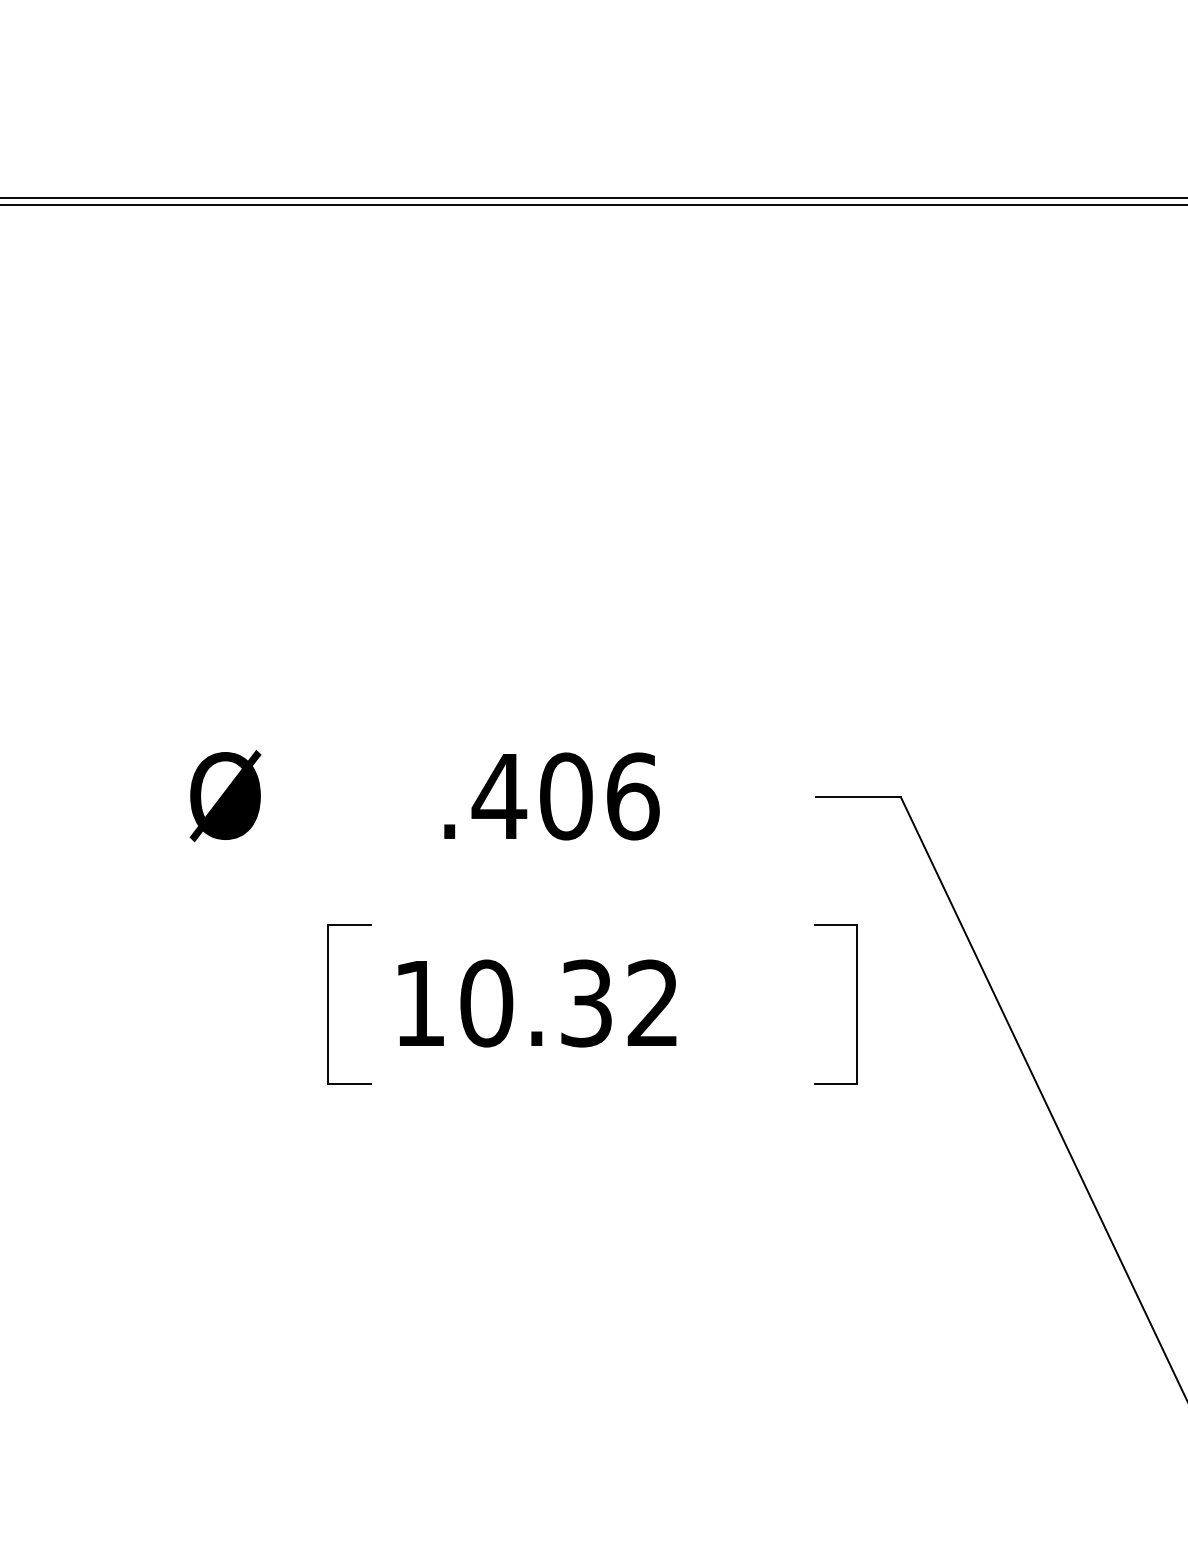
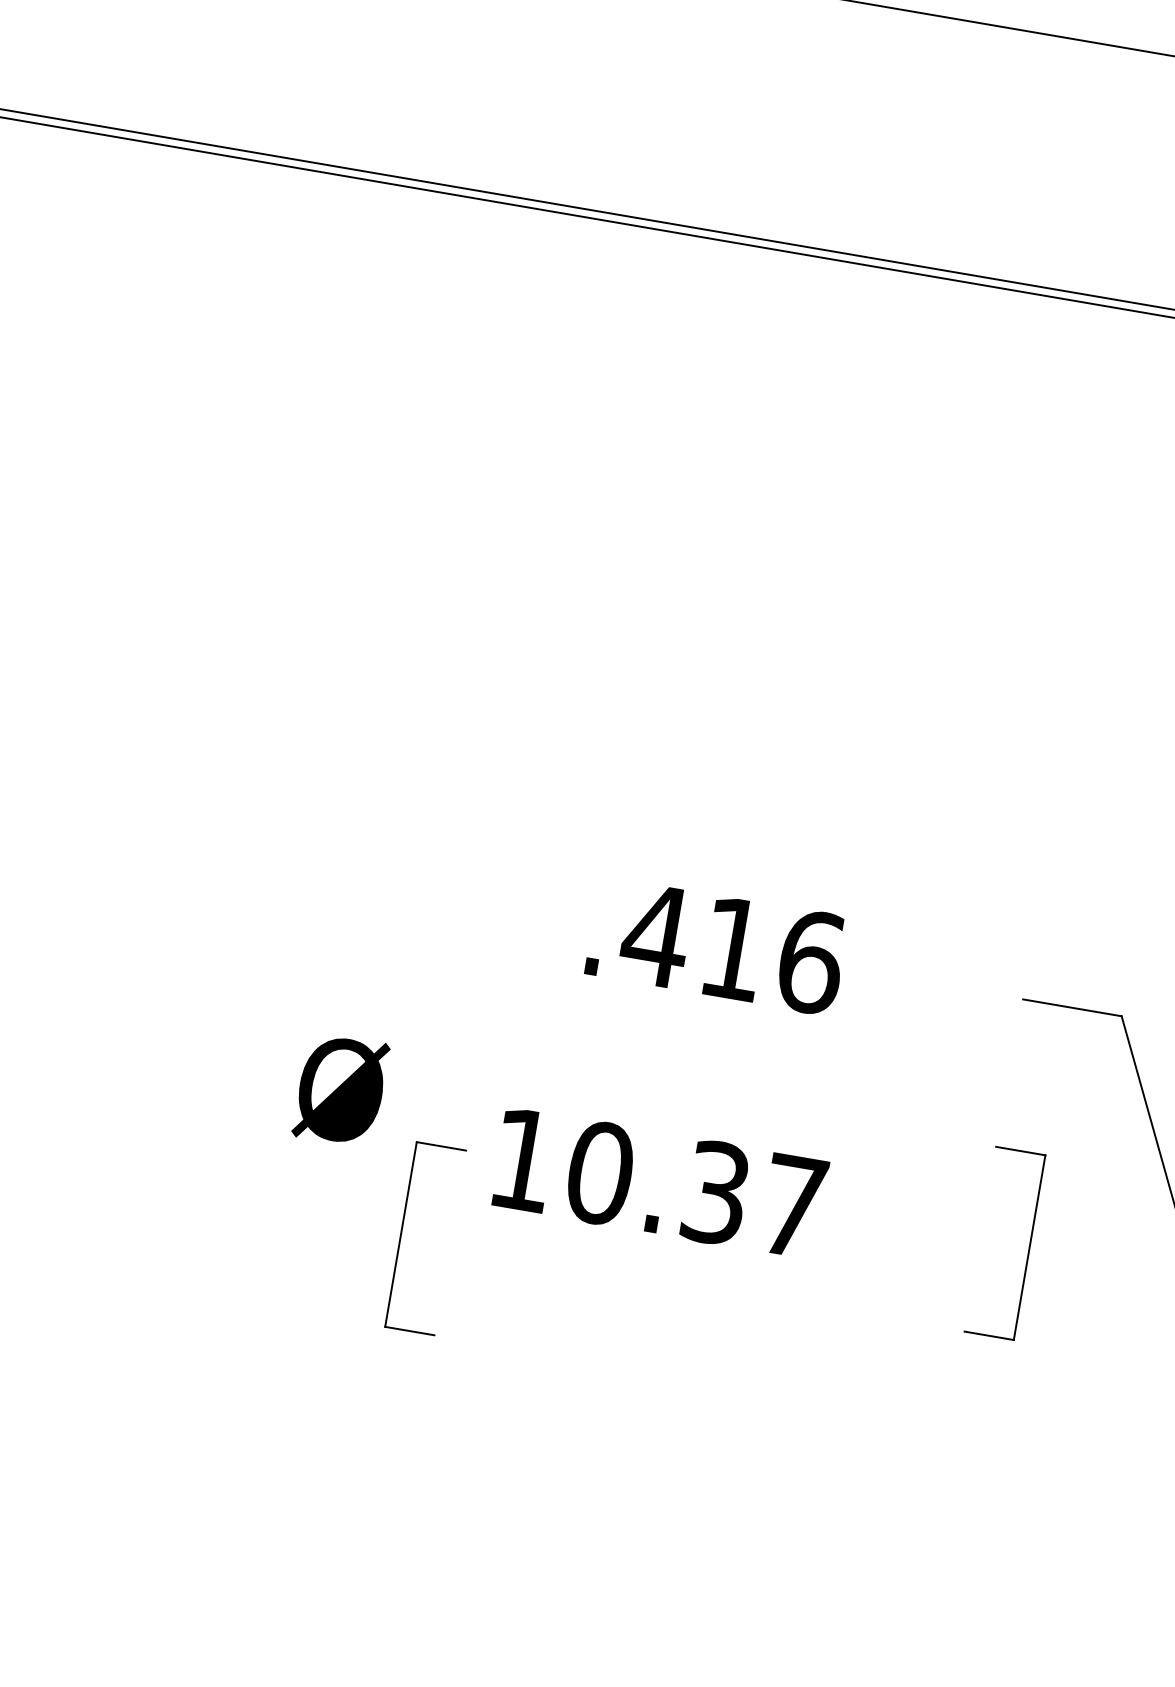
text: (225, 796) -> (340, 1090), moved
text: (566, 796) -> (733, 948), .406 -> .416
text: (652, 1002) -> (792, 1204), 10.32 -> 10.37
part: (328, 1004) -> (401, 1234), moved

